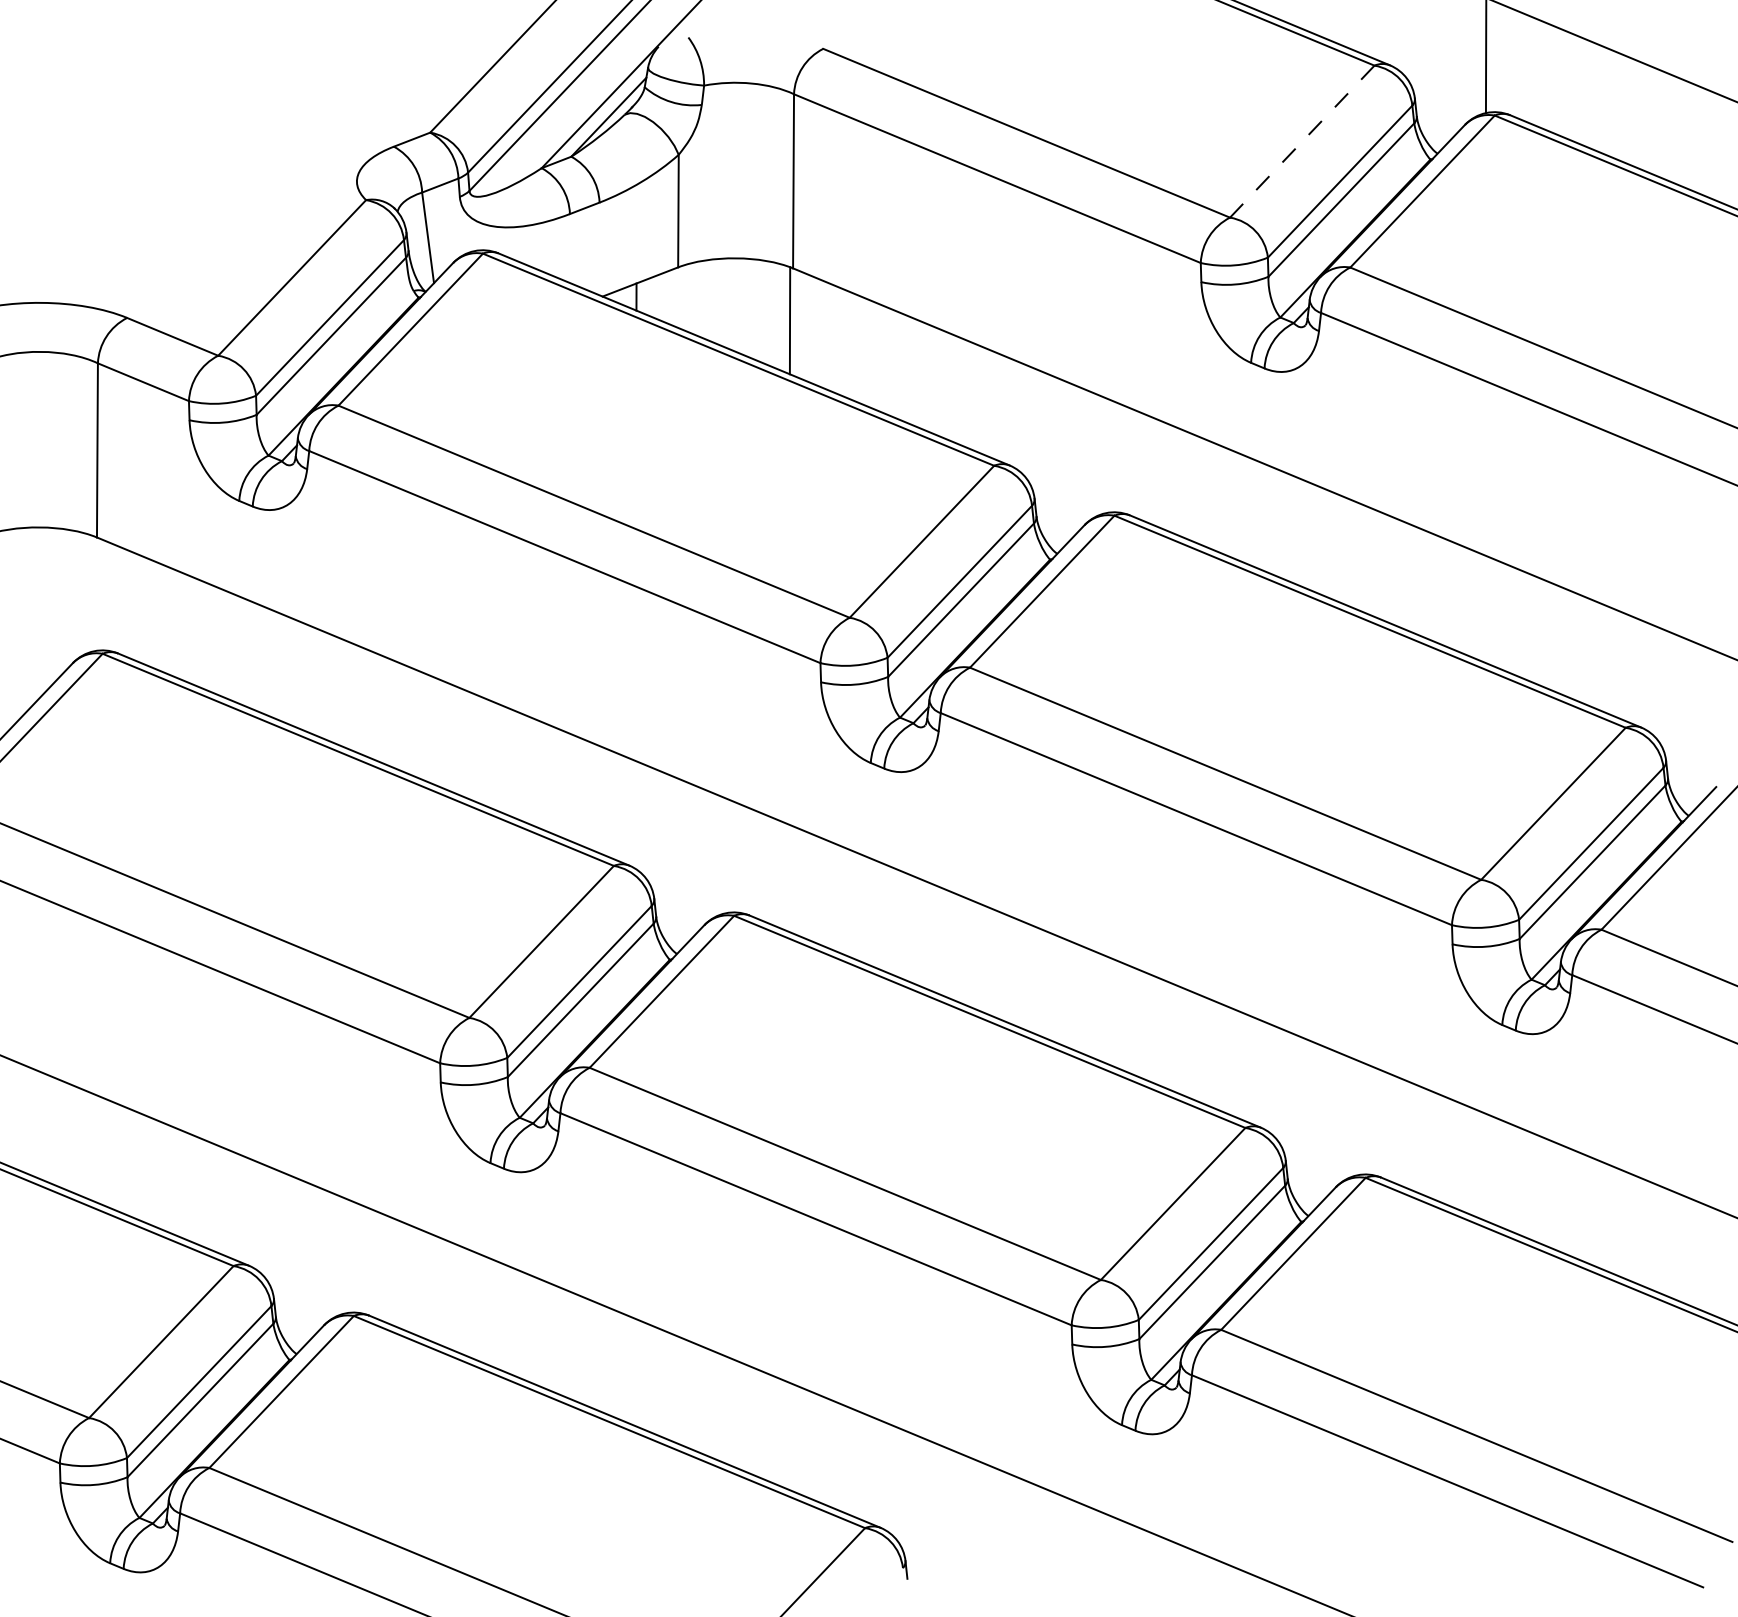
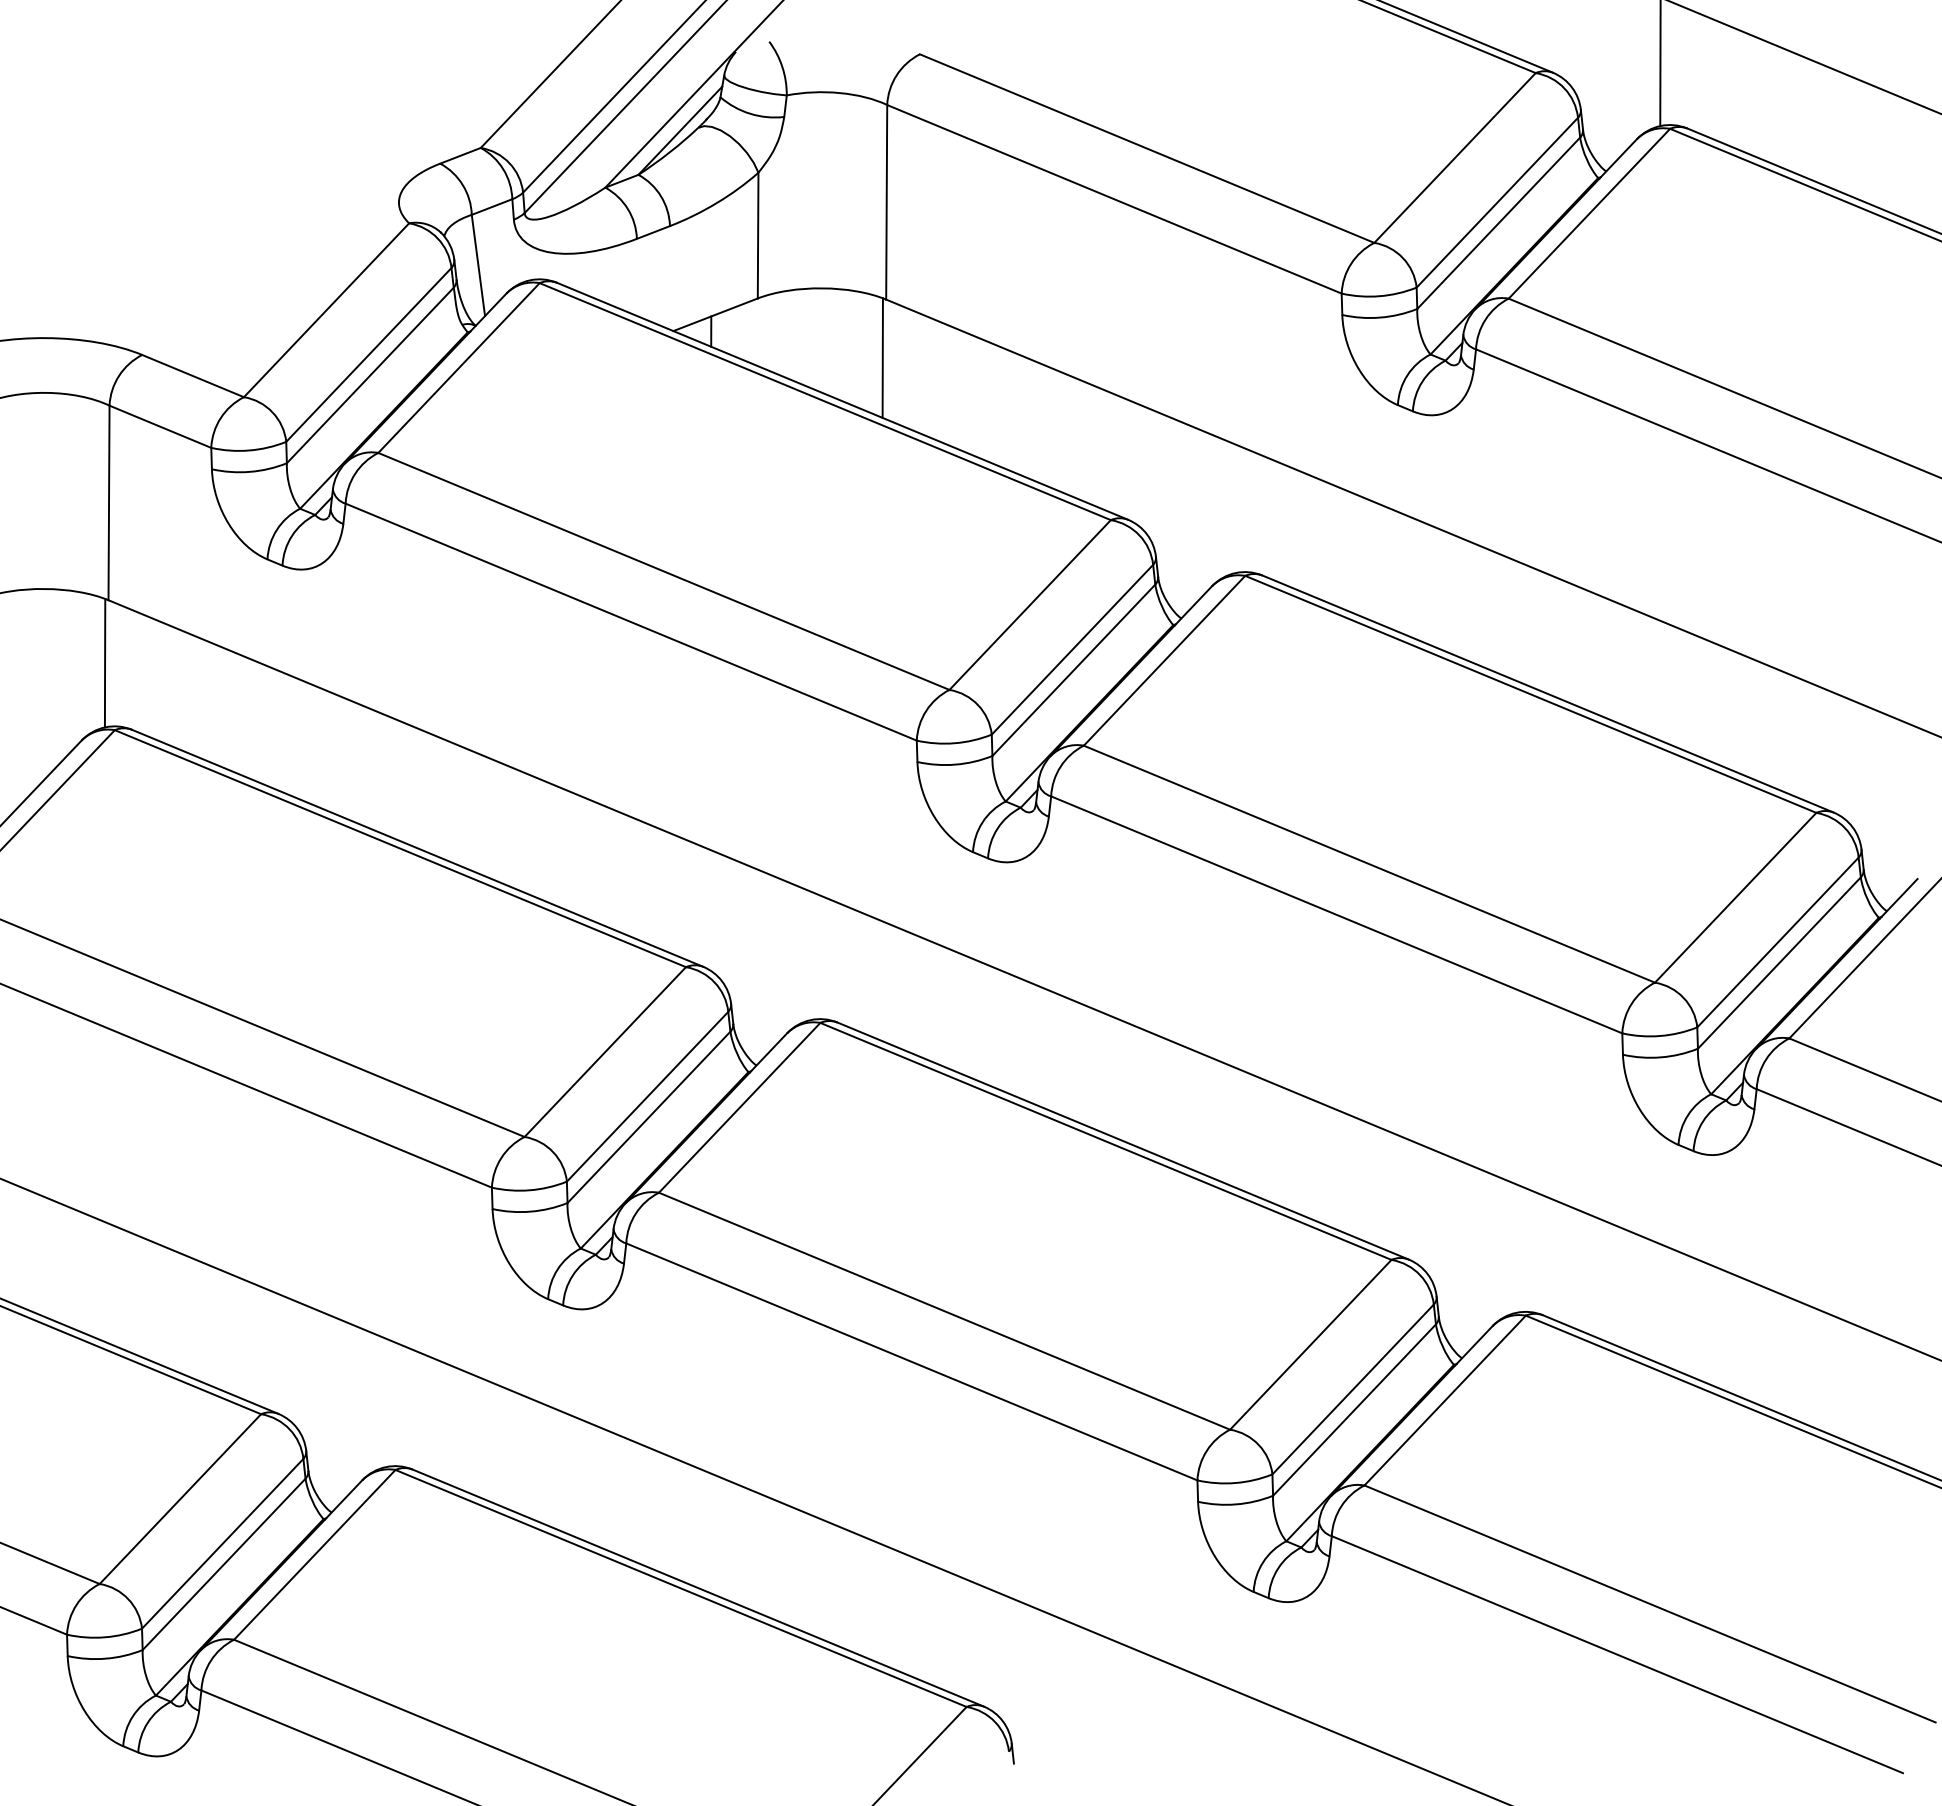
line: (1302, 141) -> (1455, 157), dashed -> solid
line: (93, 593) -> (104, 662), added

